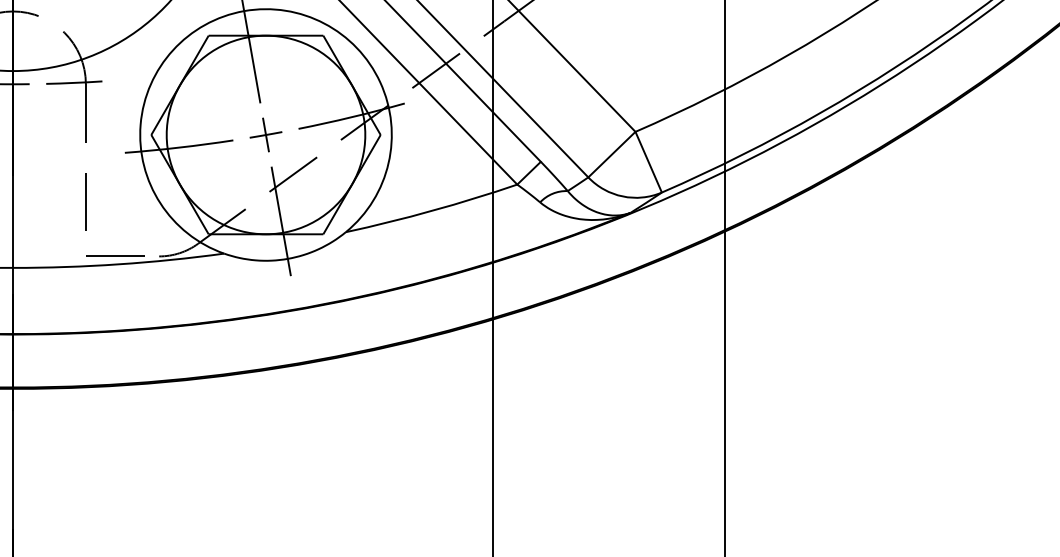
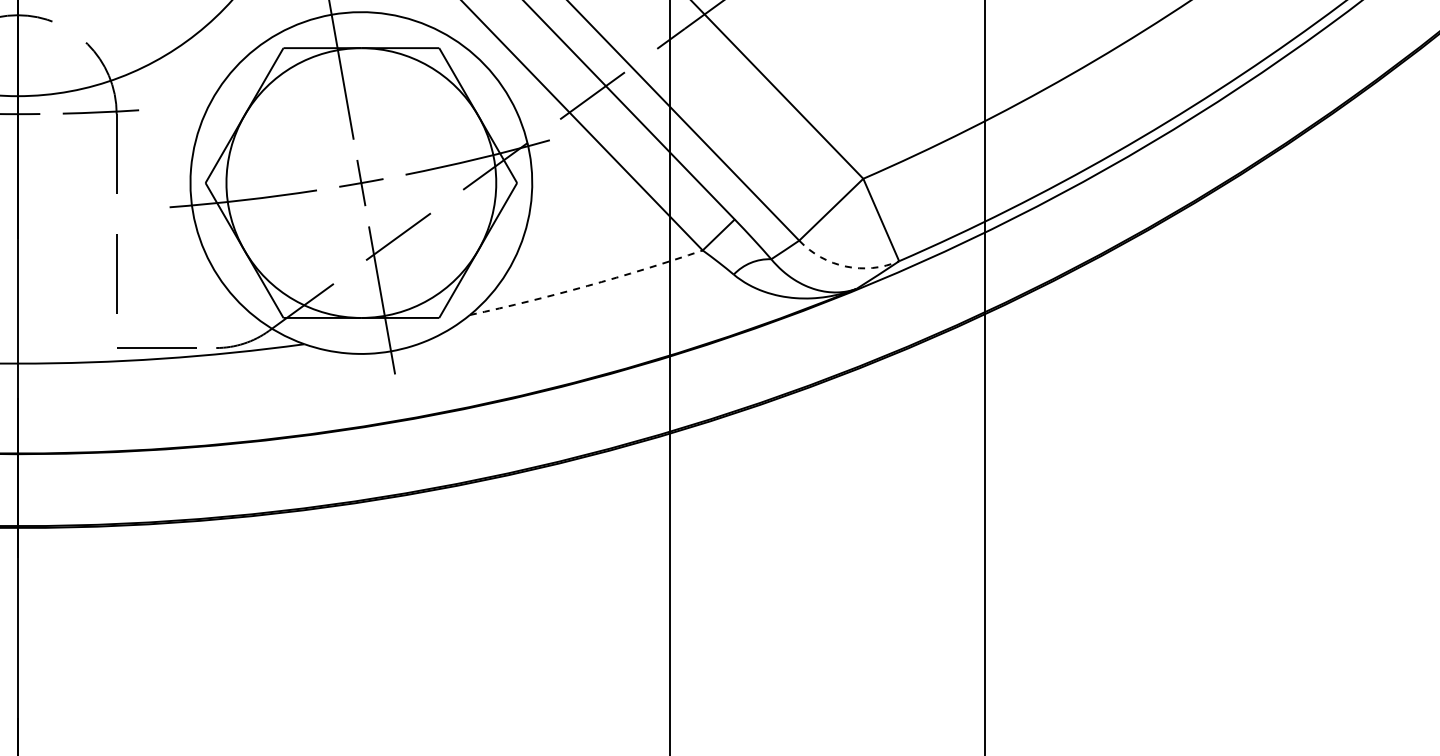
arc: (623, 196) -> (846, 266), solid -> dashed
arc: (432, 211) -> (587, 286), solid -> dashed

